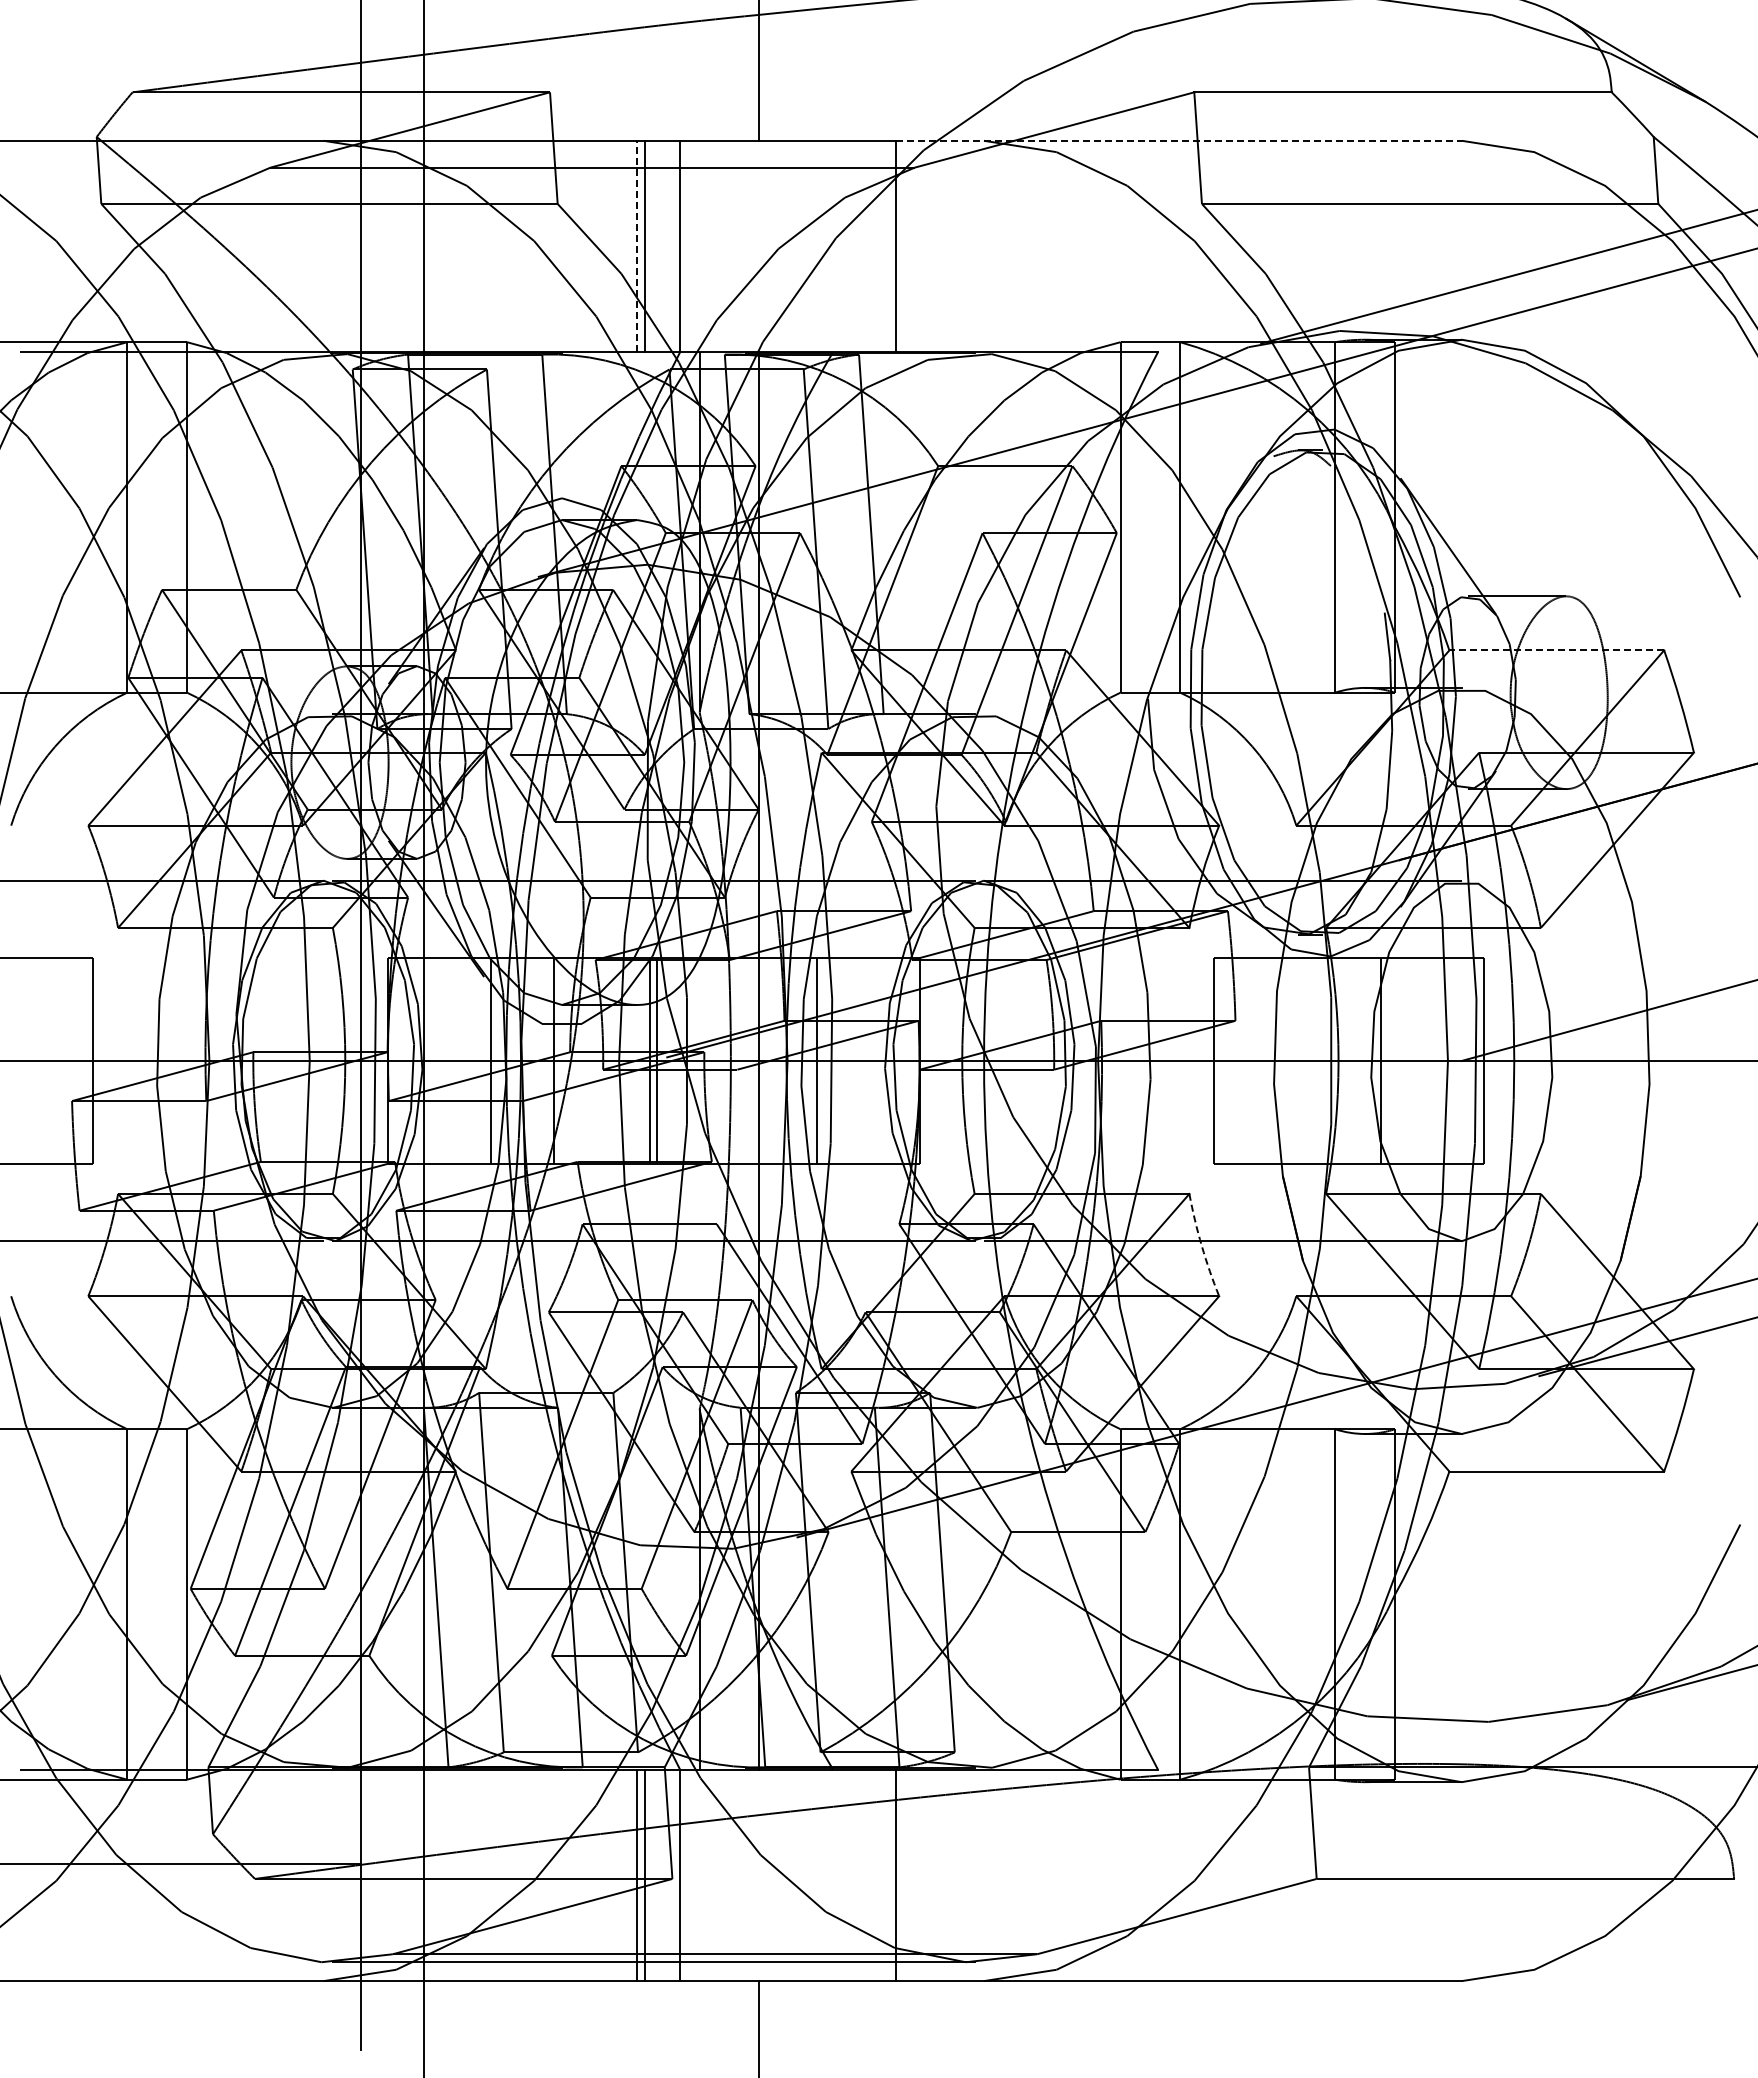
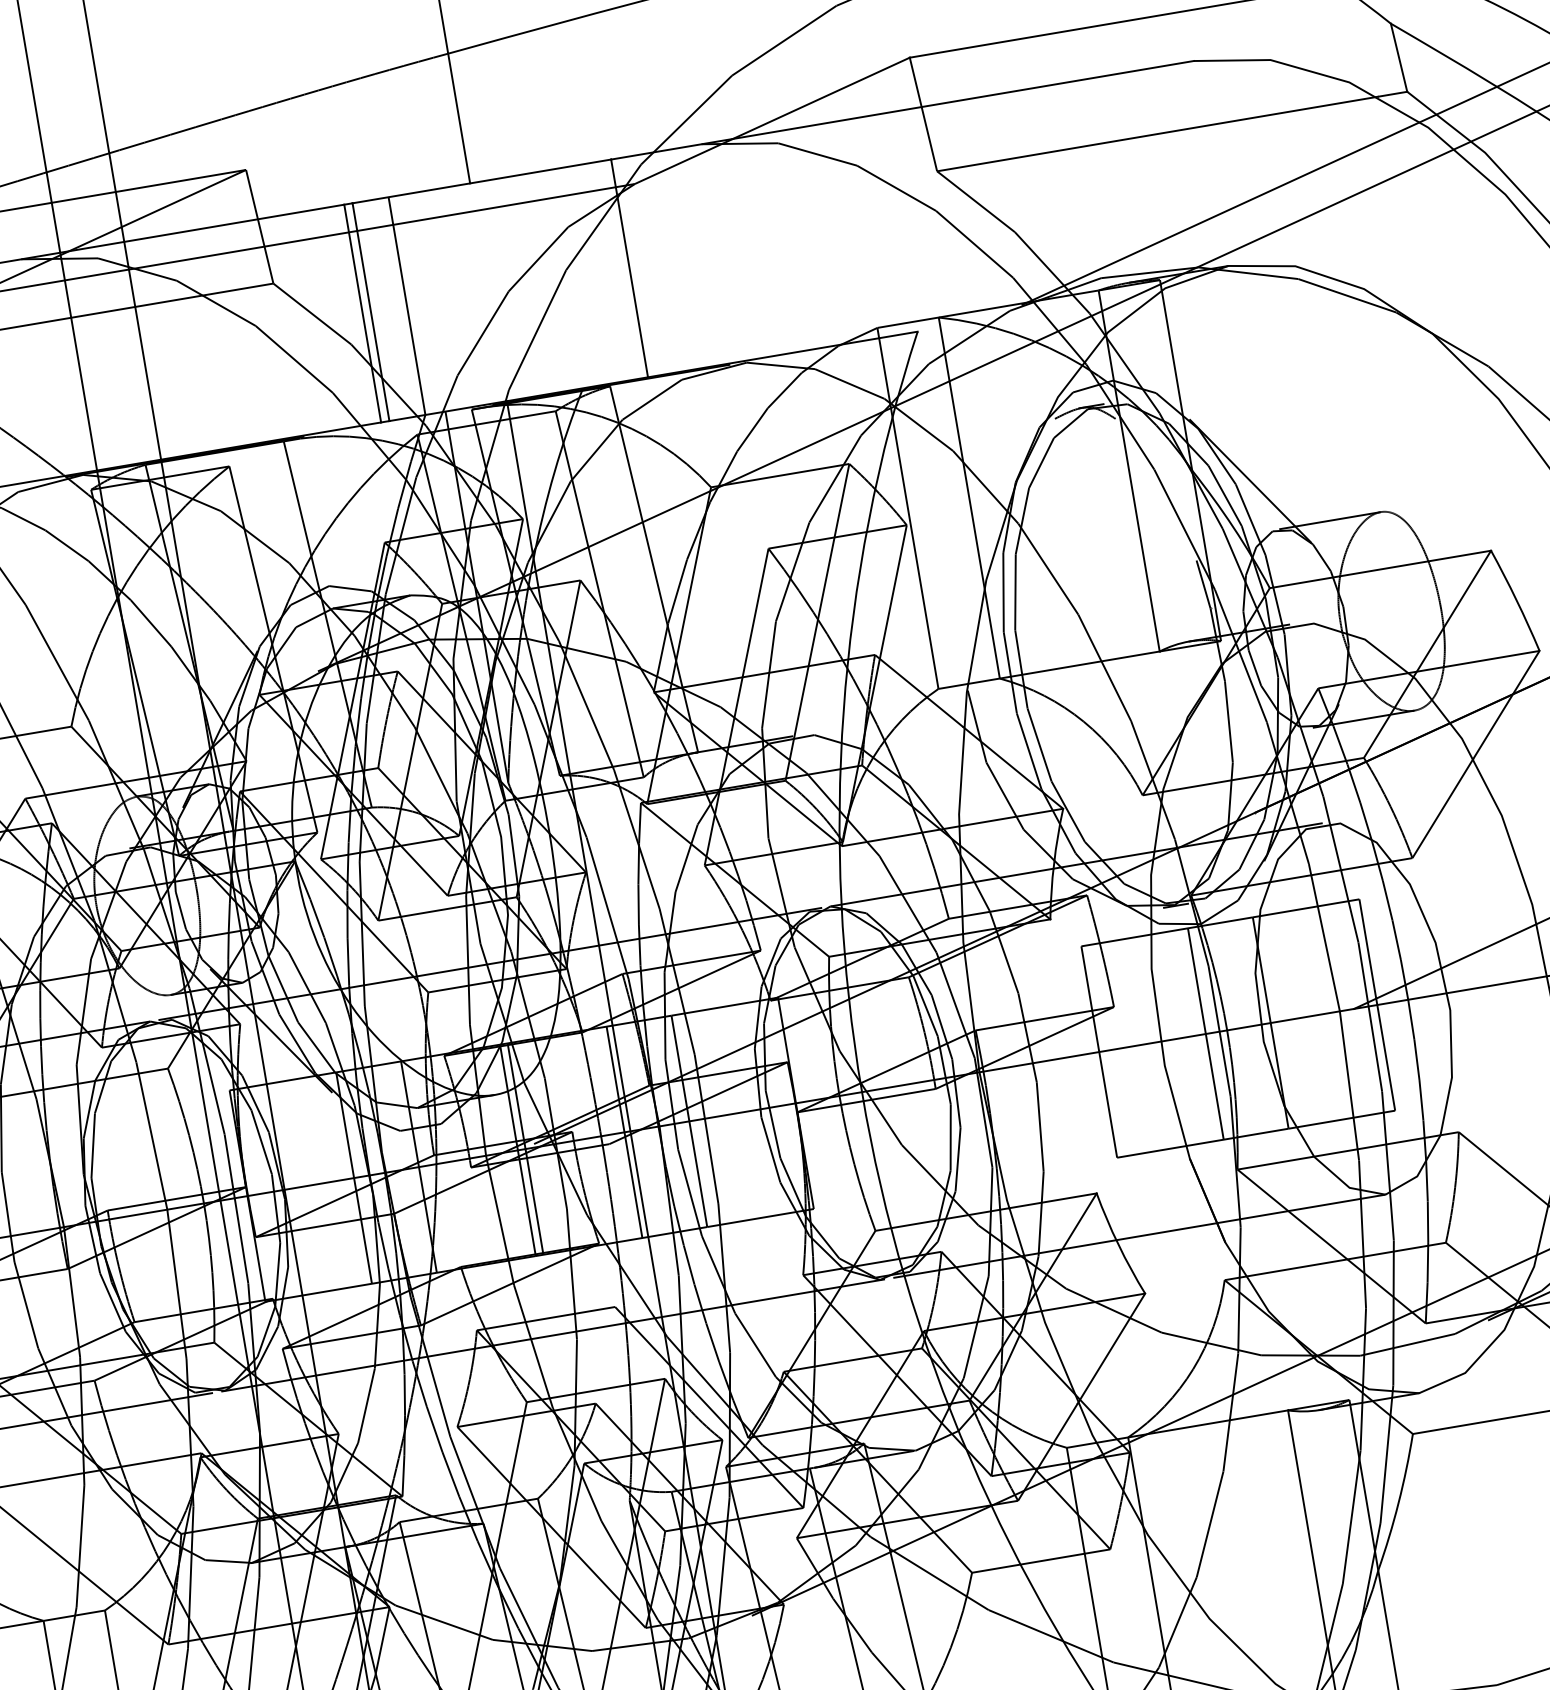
line: (1179, 140) -> (902, 109), dashed -> solid
line: (637, 246) -> (363, 313), dashed -> solid
line: (1556, 650) -> (1380, 569), dashed -> solid
line: (753, 1060) -> (624, 1131), added
line: (1317, 1060) -> (1205, 1033), added
arc: (1201, 1245) -> (1118, 1244), dashed -> solid

